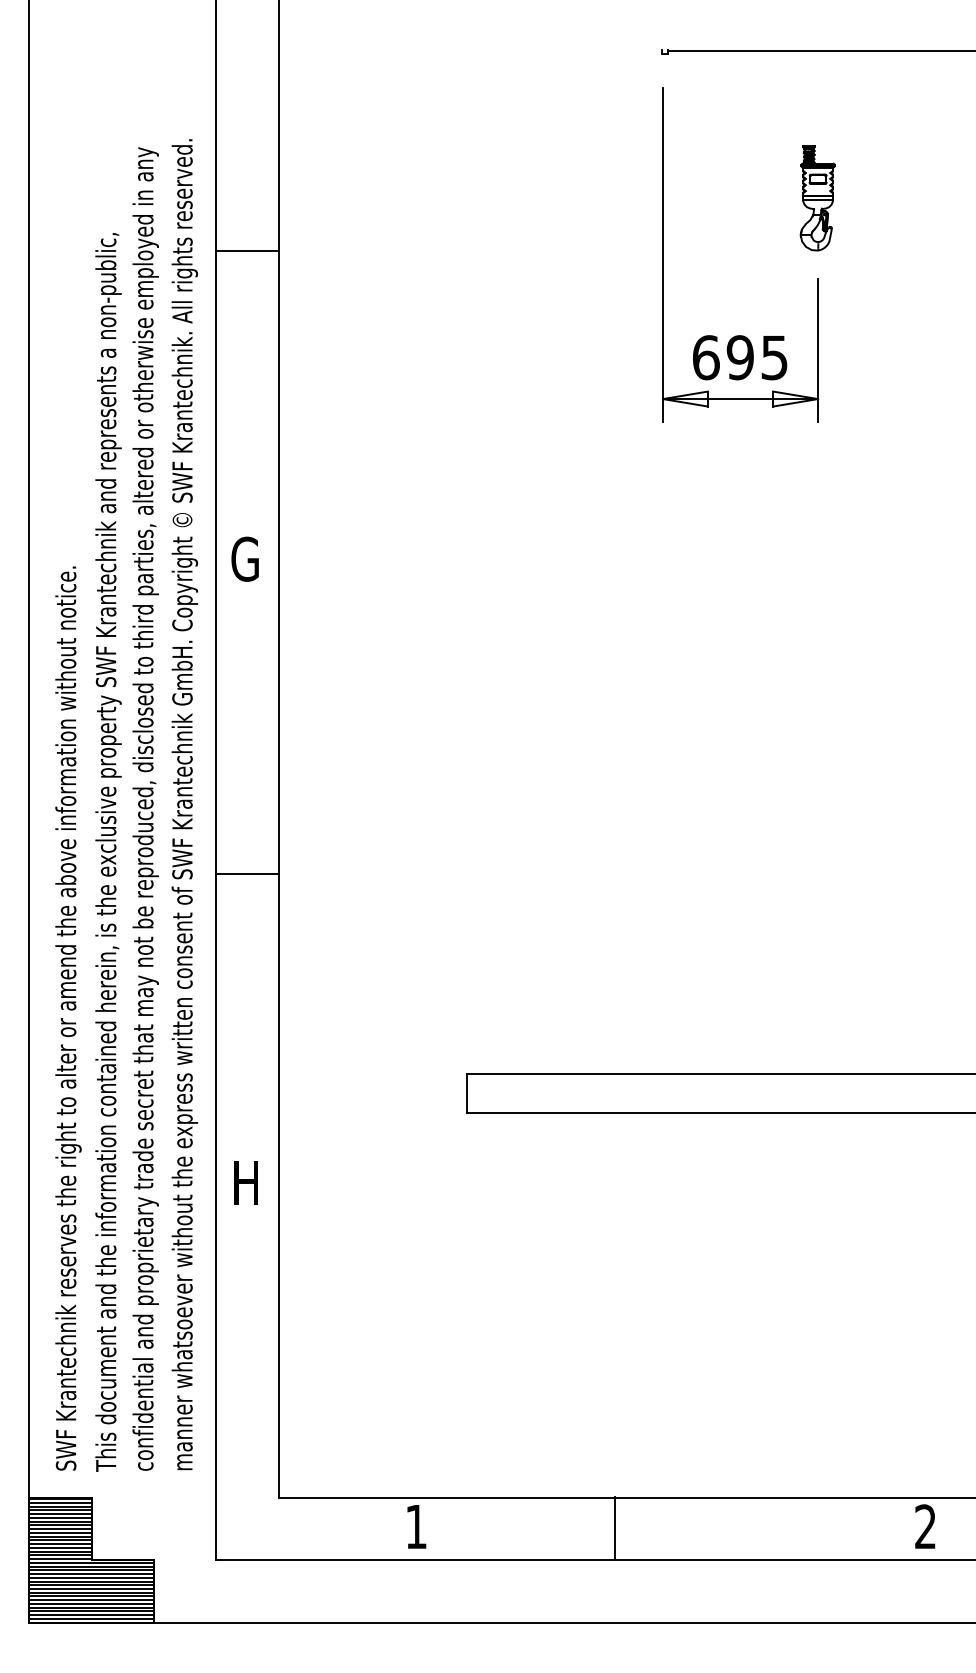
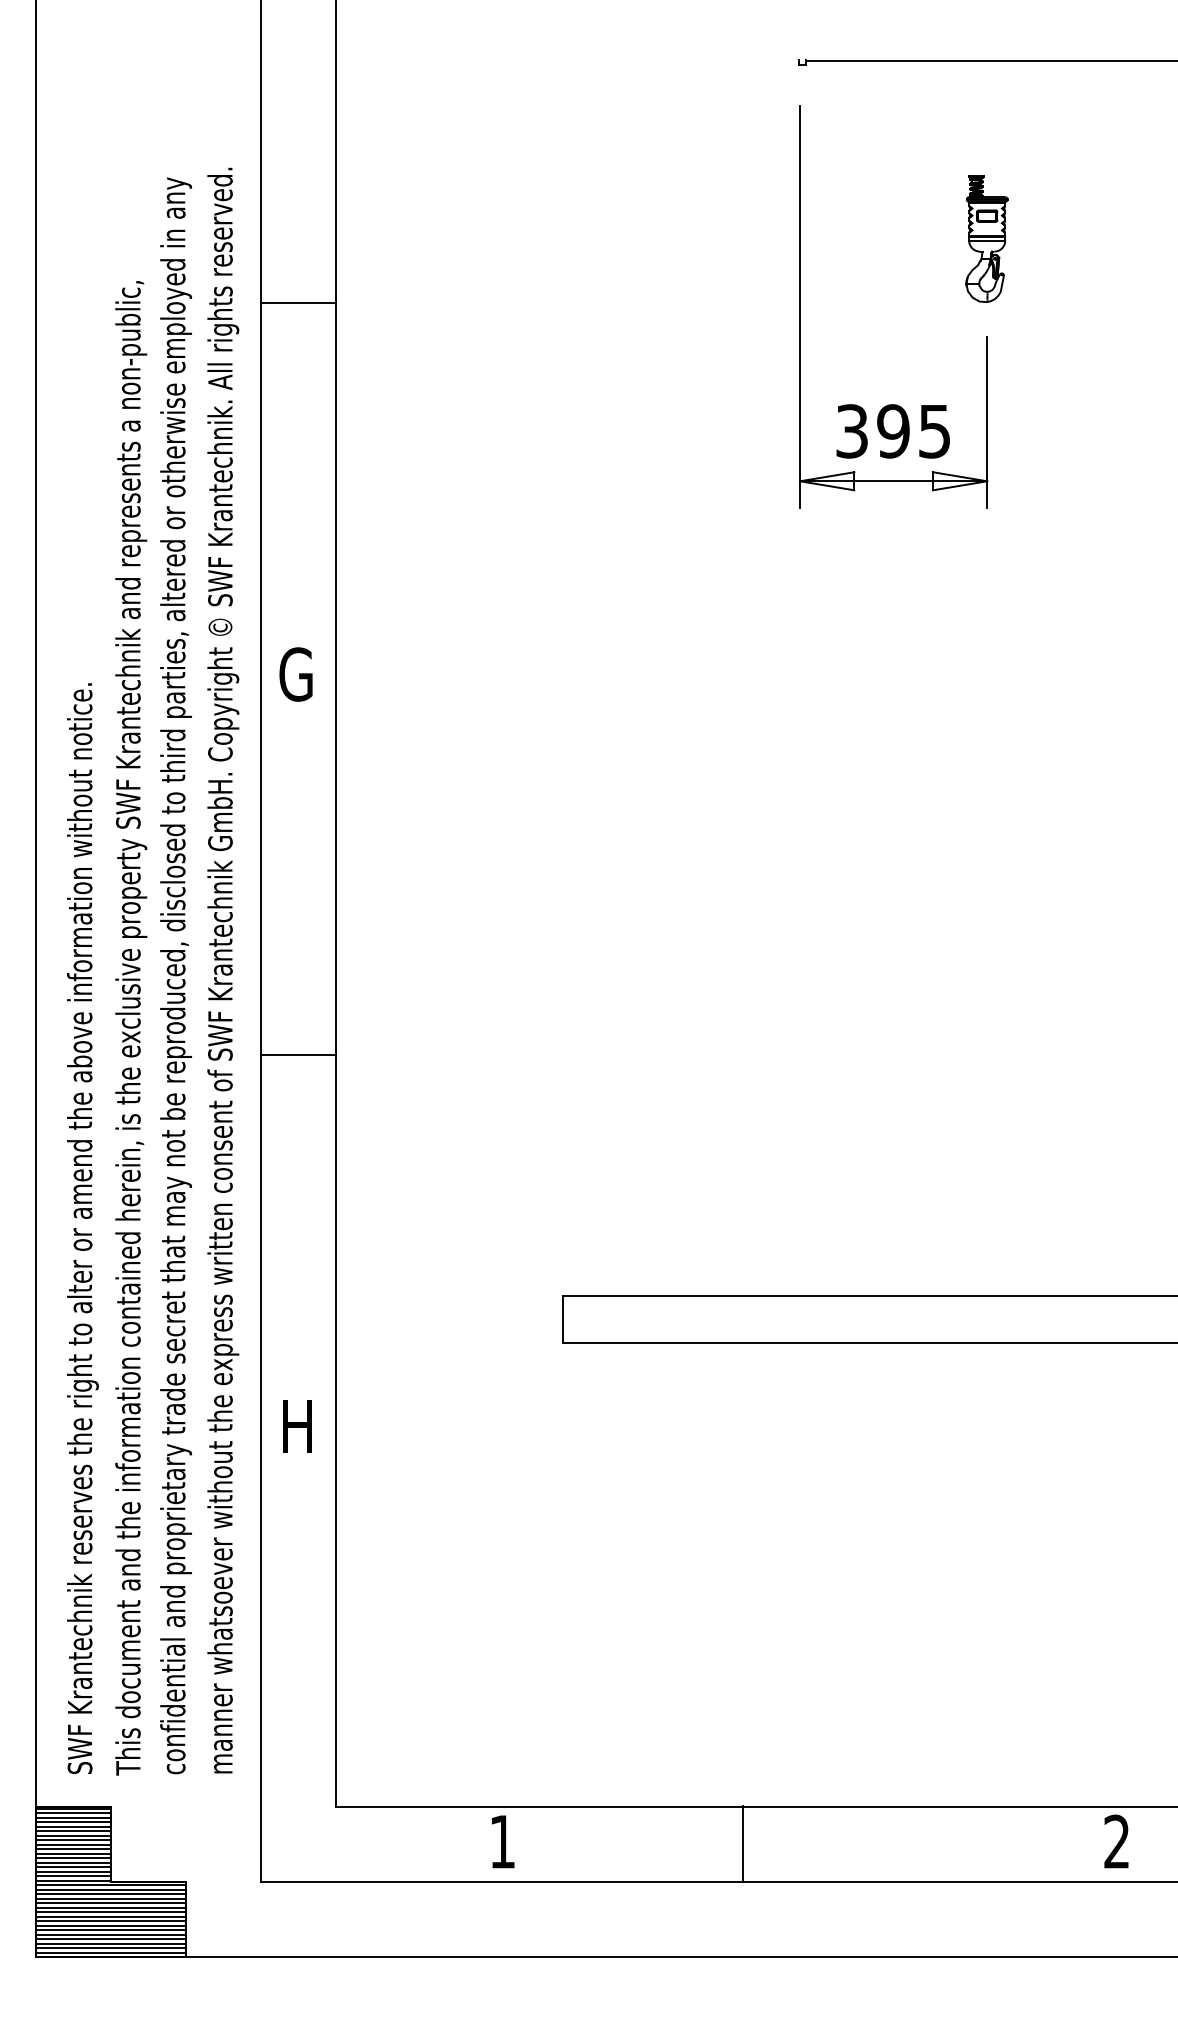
text: (706, 357) -> (852, 431), 695 -> 395

